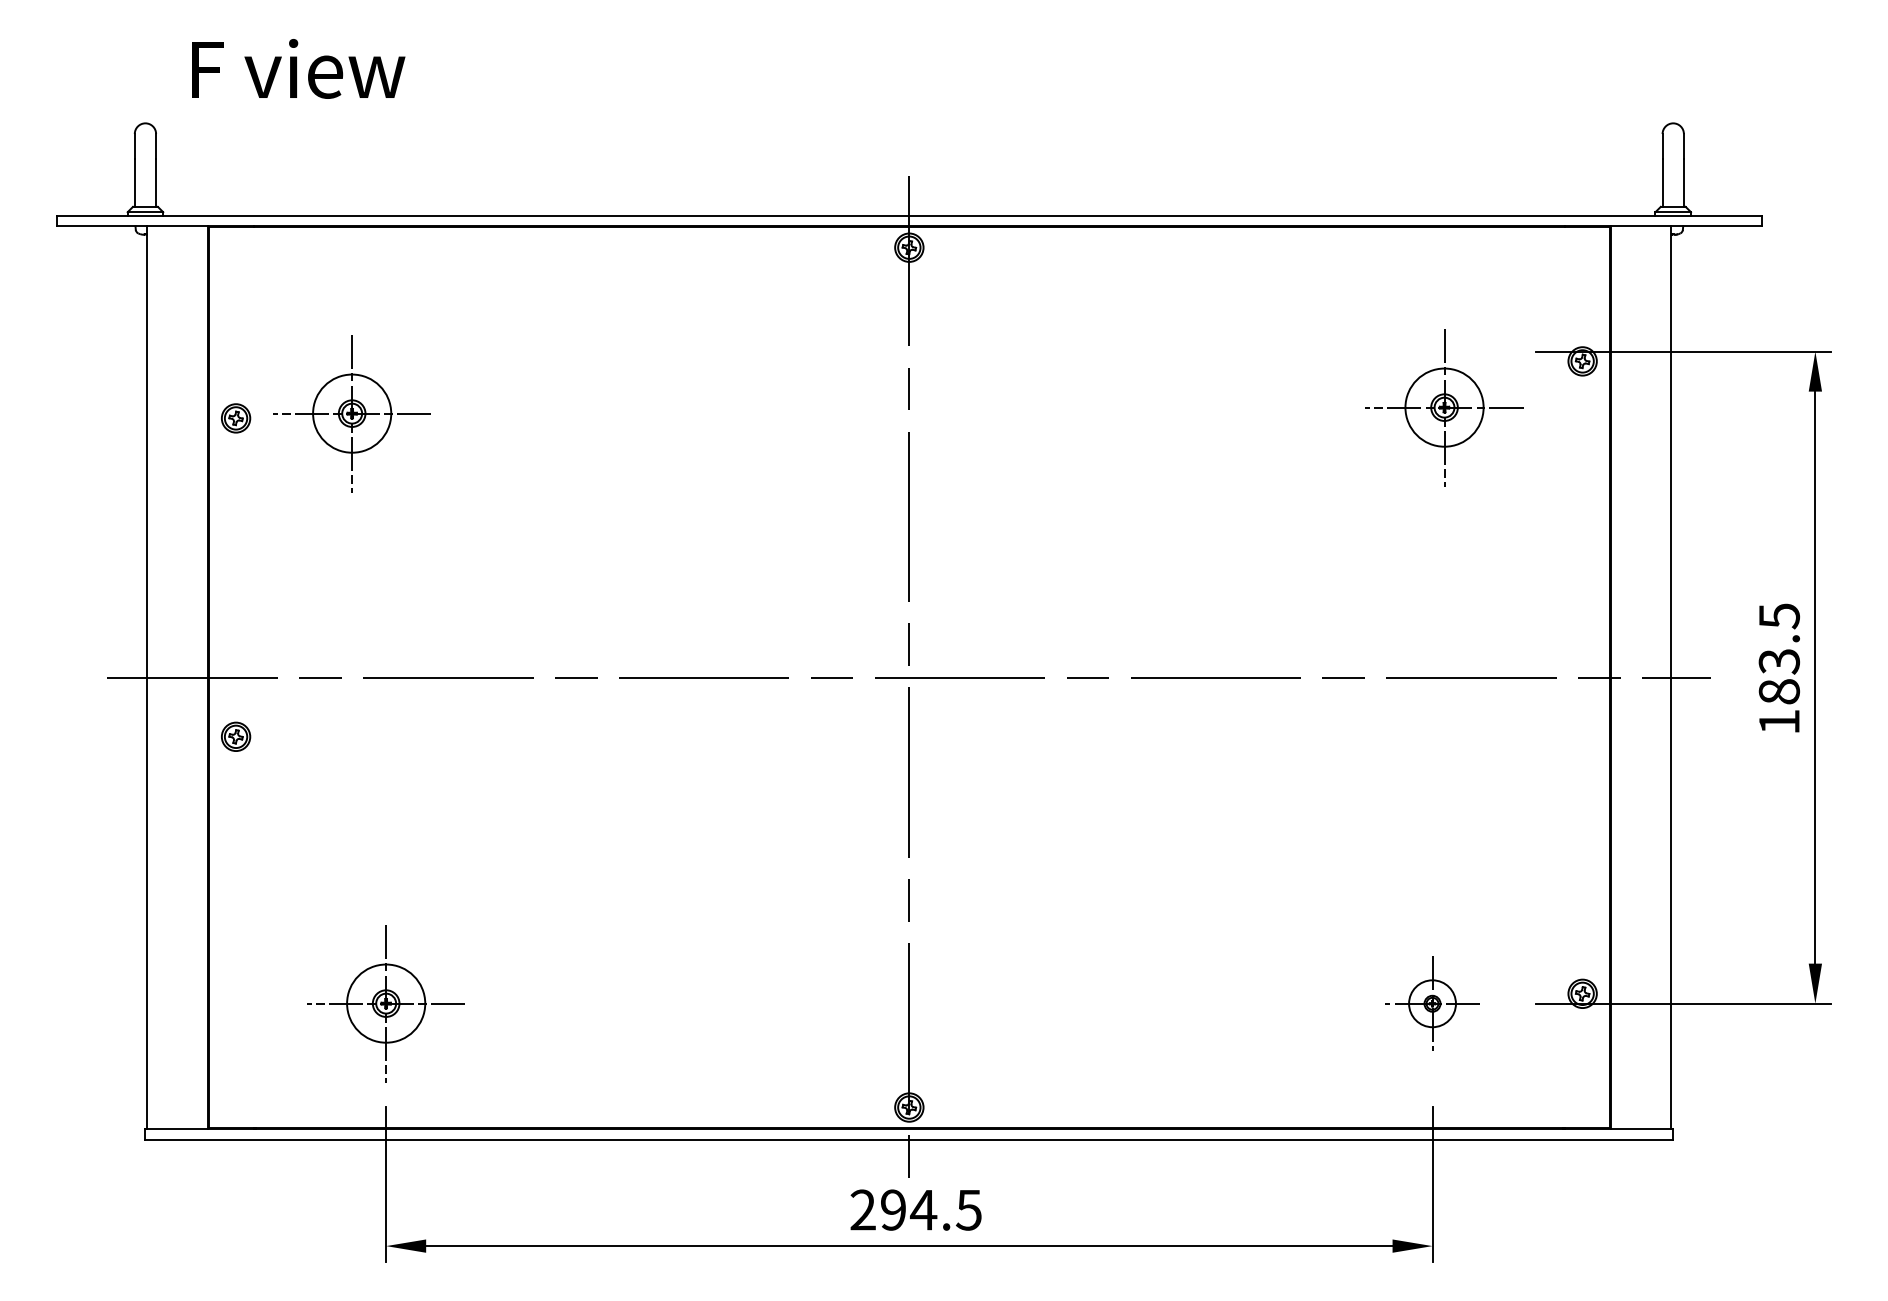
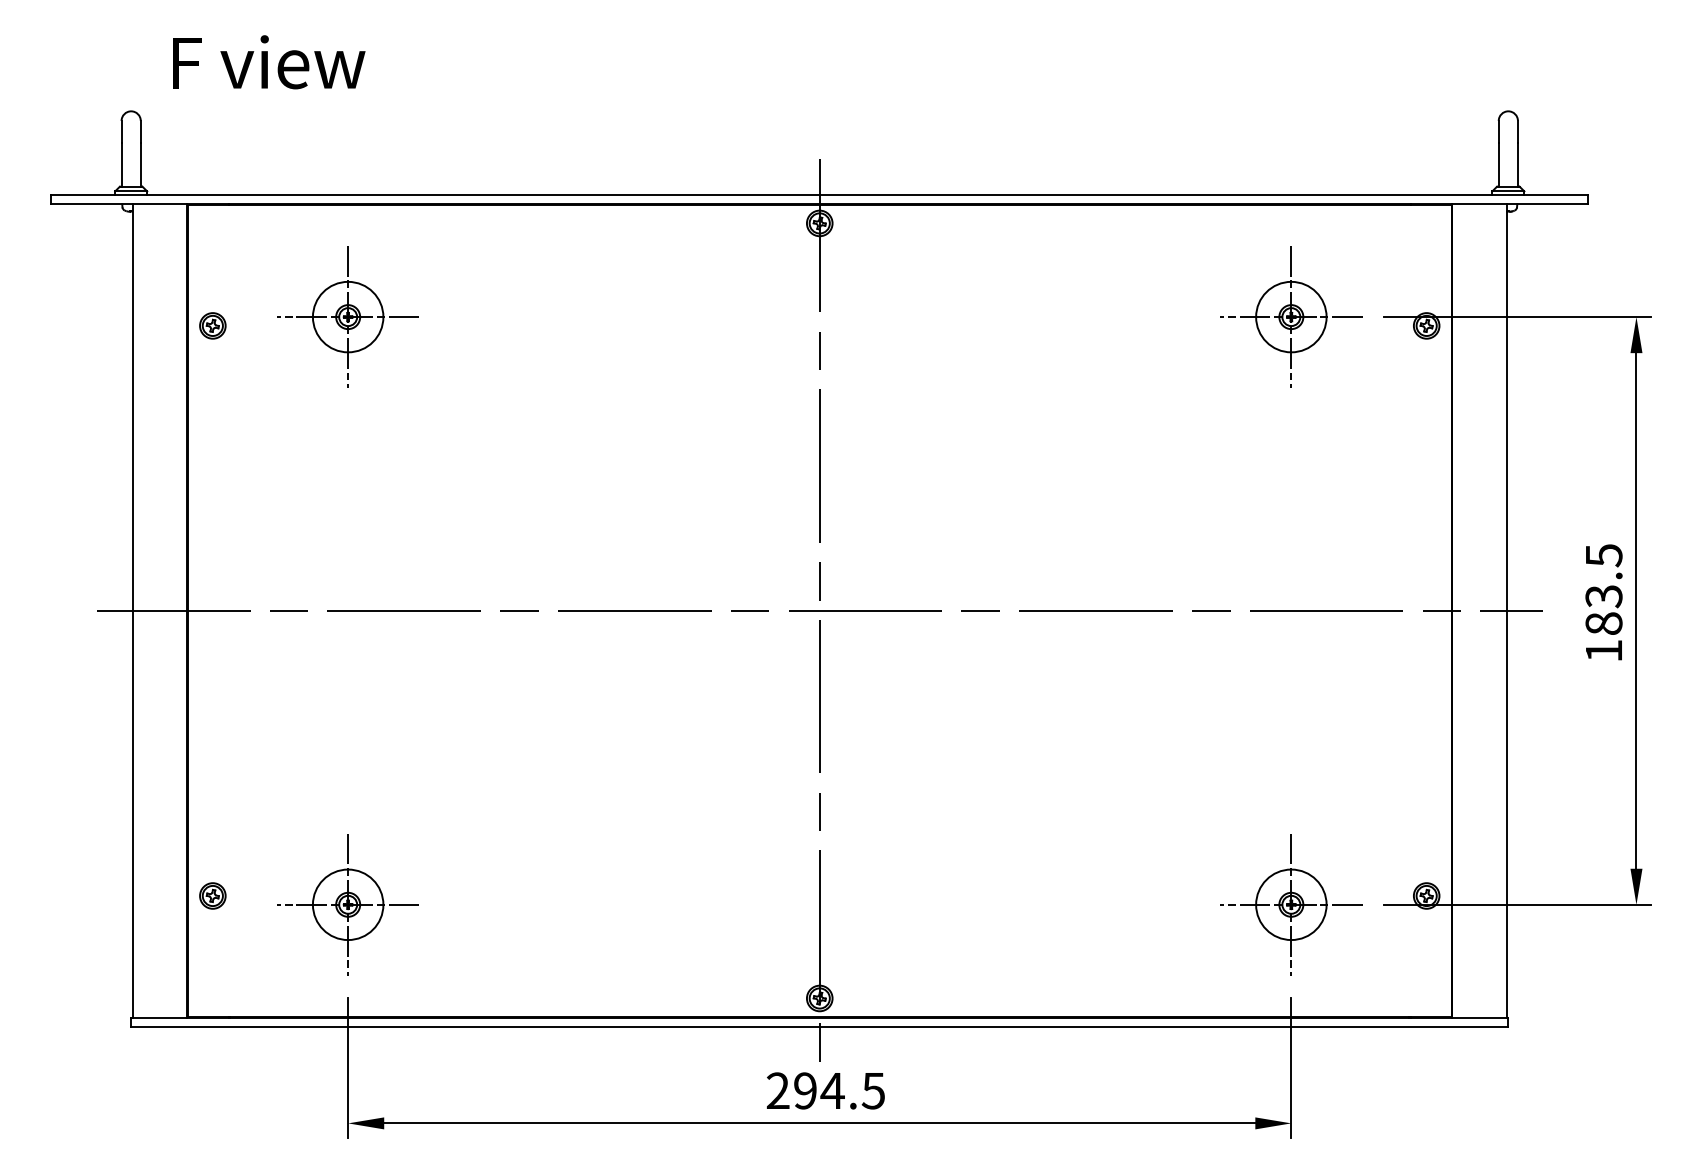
part: (1444, 407) -> (1291, 316), moved
part: (351, 413) -> (347, 316), moved
part: (236, 418) -> (213, 325), moved
part: (236, 736) -> (213, 895), moved
part: (1432, 1003) -> (1291, 904), size x1.67

